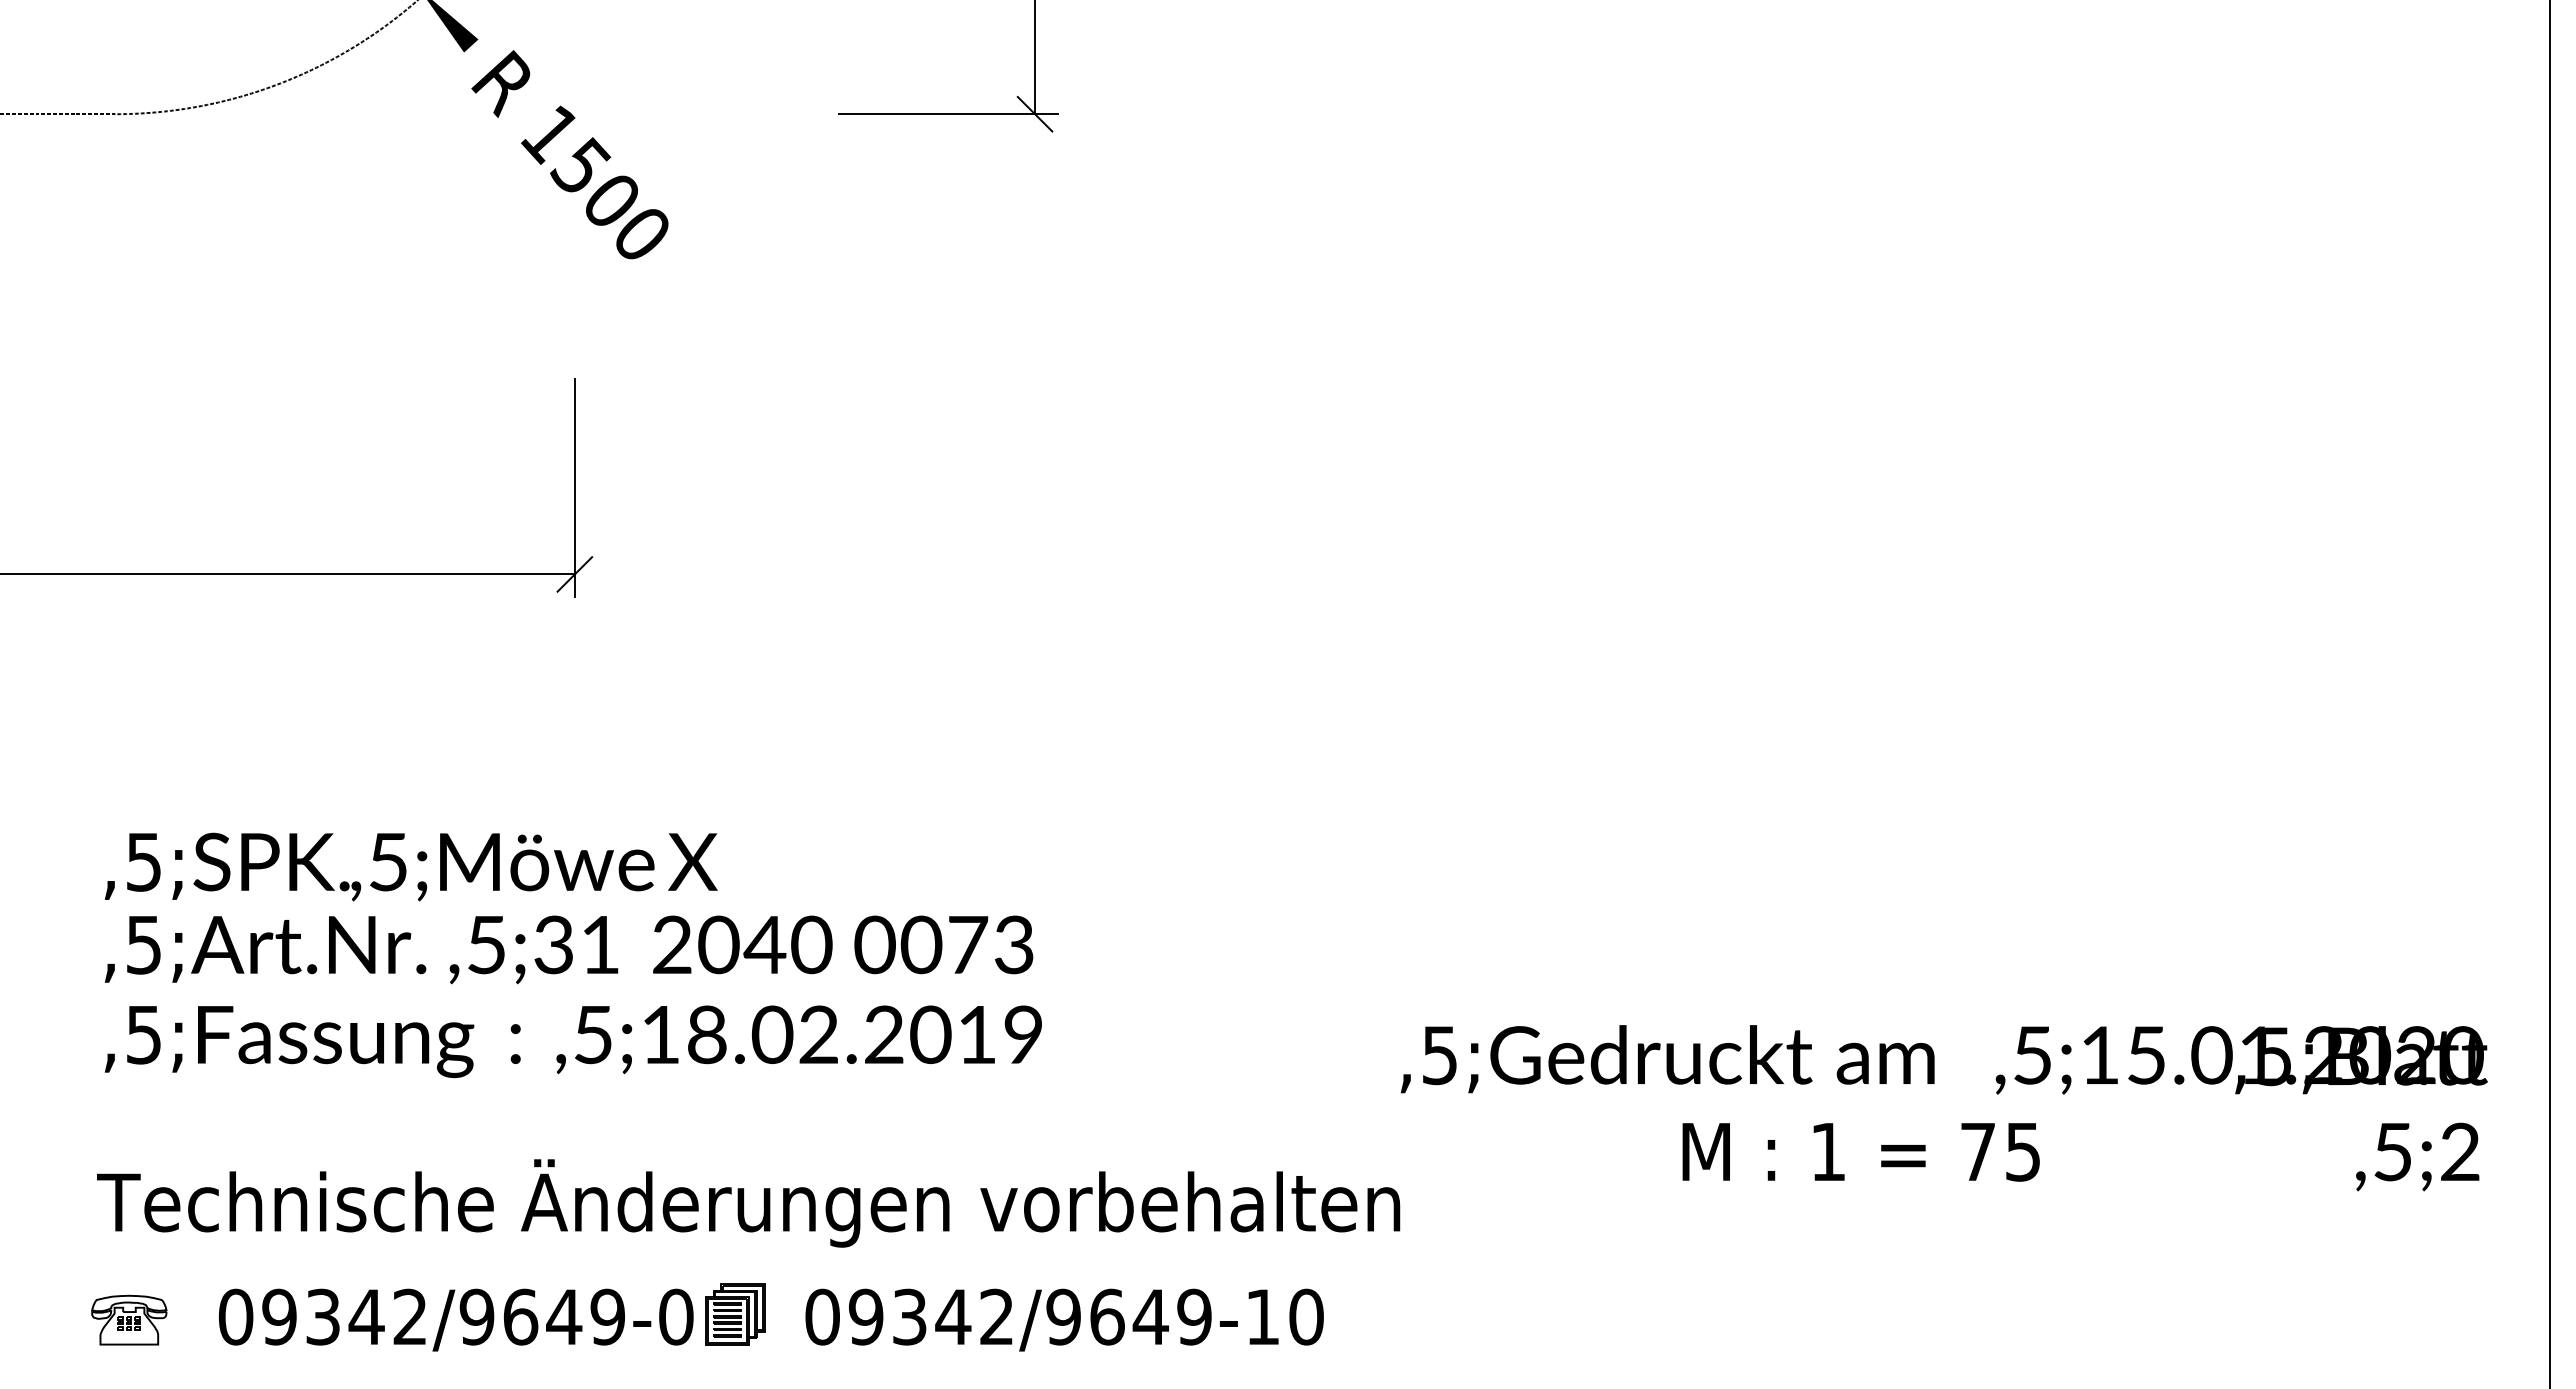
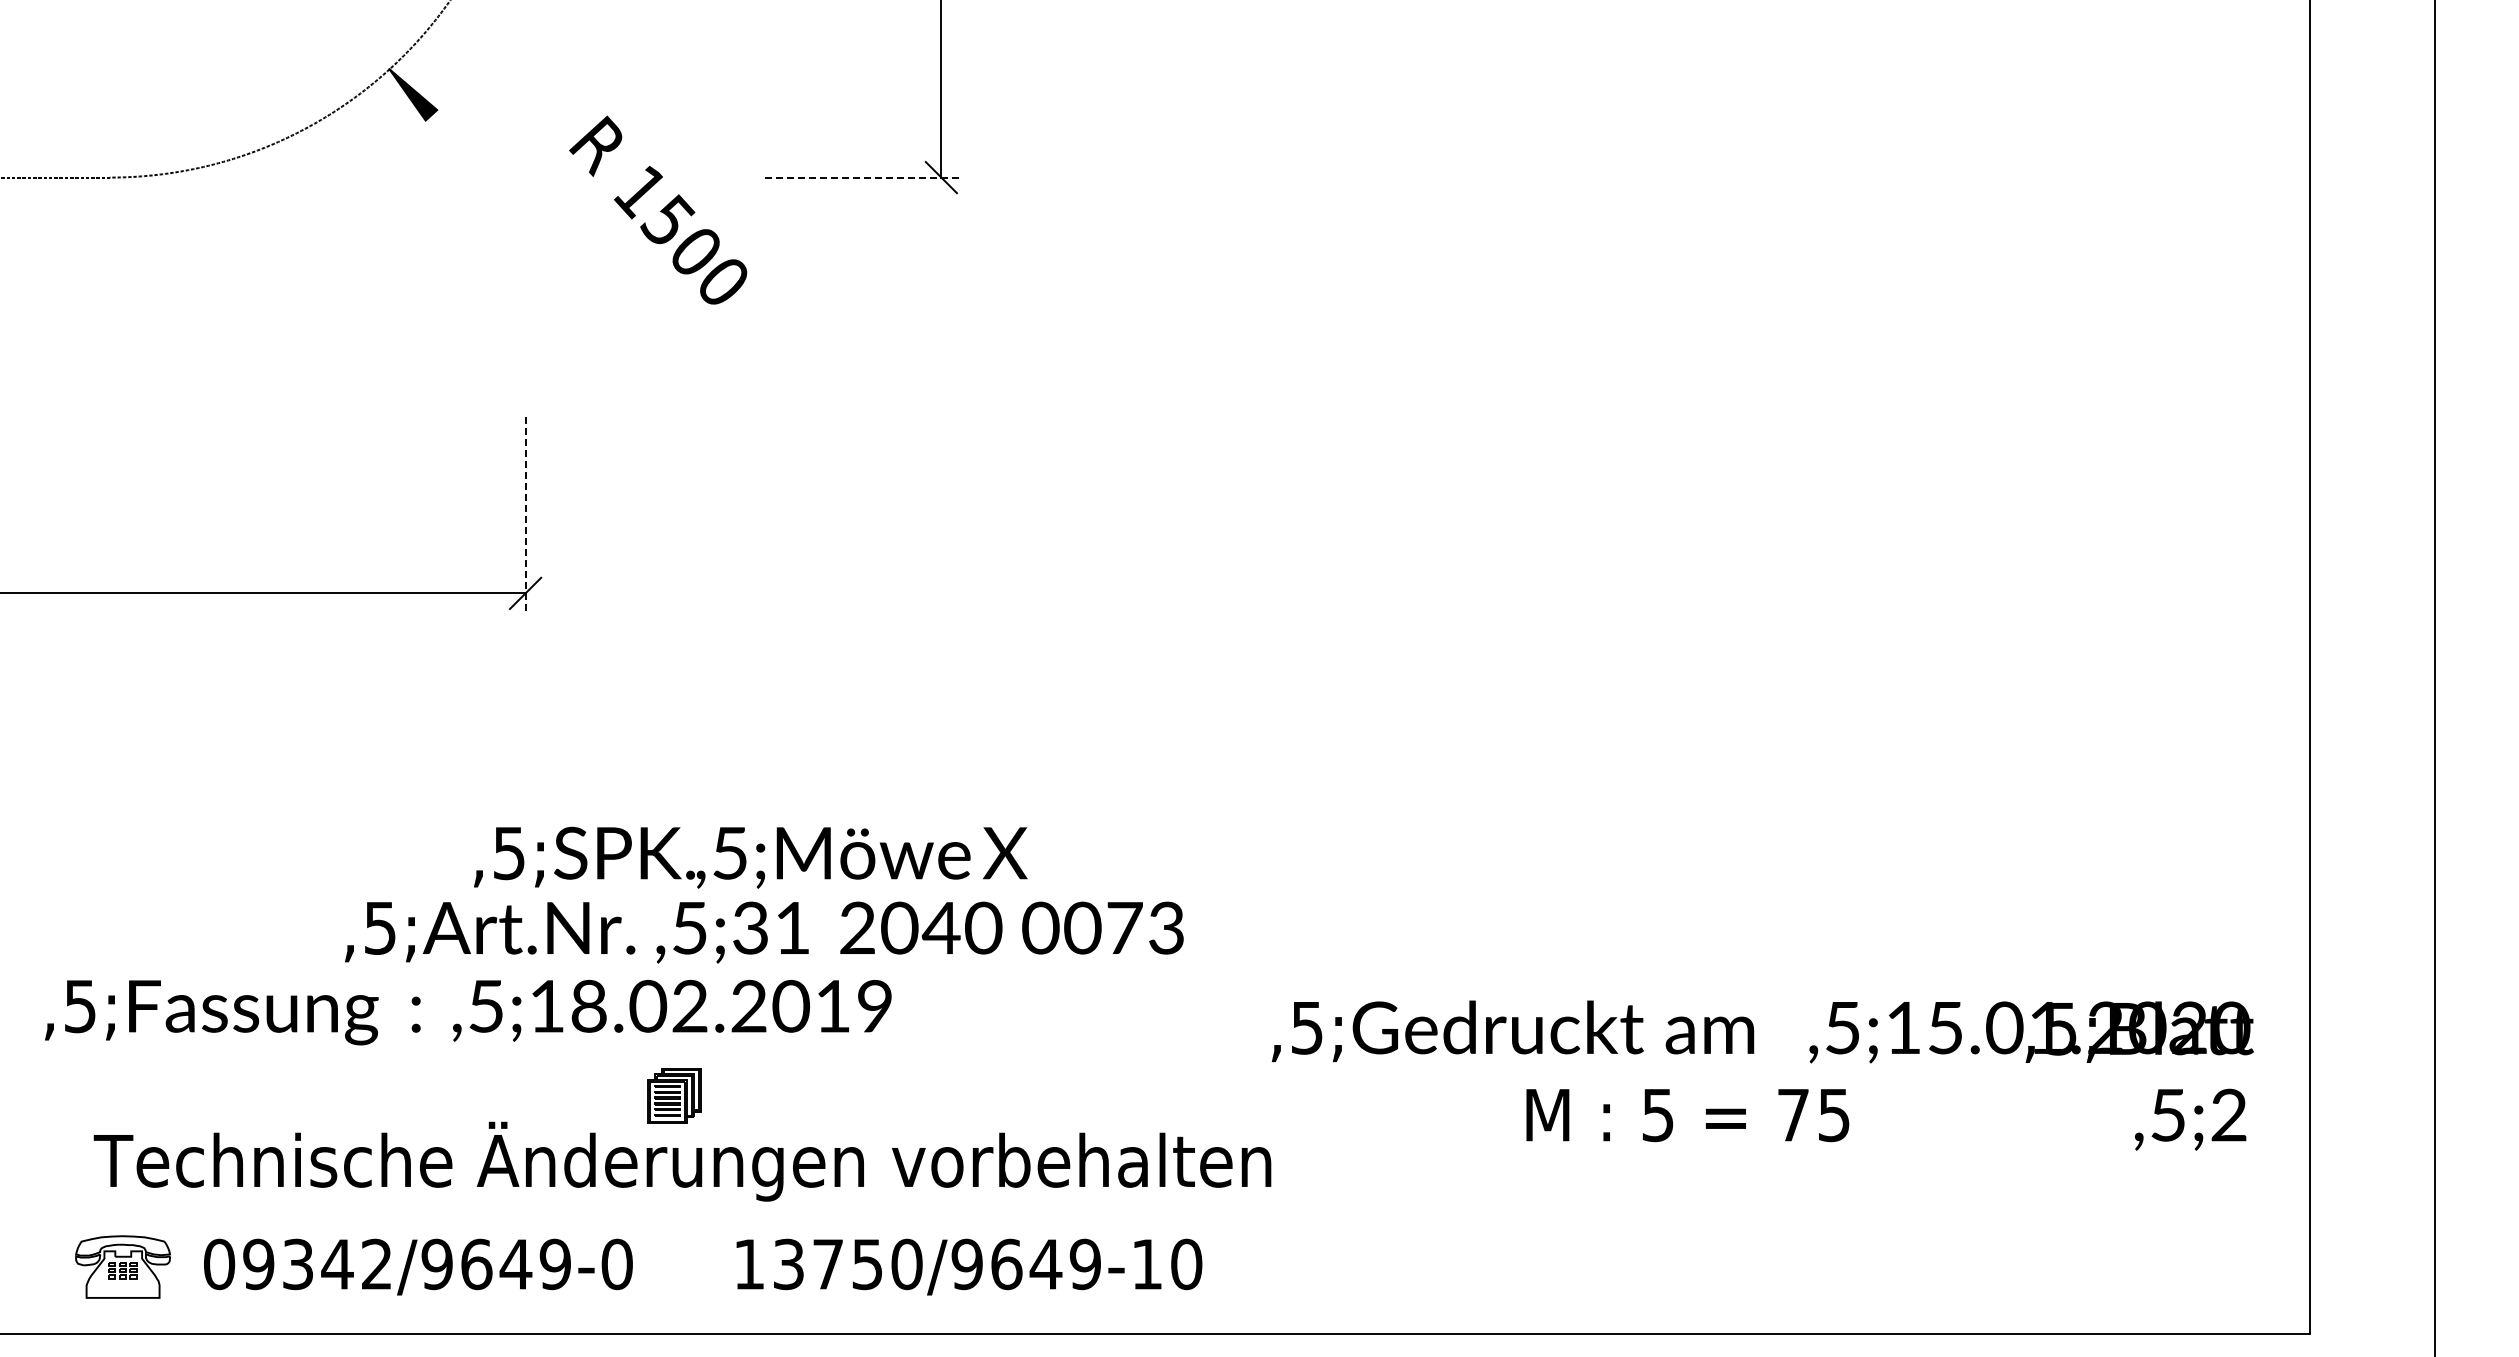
line: (948, 114) -> (863, 177), solid -> dashed
text: (570, 153) -> (658, 209), moved
line: (574, 488) -> (525, 515), solid -> dashed
text: (410, 866) -> (750, 857), moved
text: (569, 949) -> (764, 932), moved
text: (573, 1041) -> (468, 1012), moved
text: (1827, 1152) -> (1657, 1115), 1 -> 5
part: (735, 1313) -> (674, 1095), moved
text: (910, 1317) -> (828, 1264), 09342/9649-10 -> 13750/9649-10
part: (128, 1320) -> (122, 1267), size x1.4

